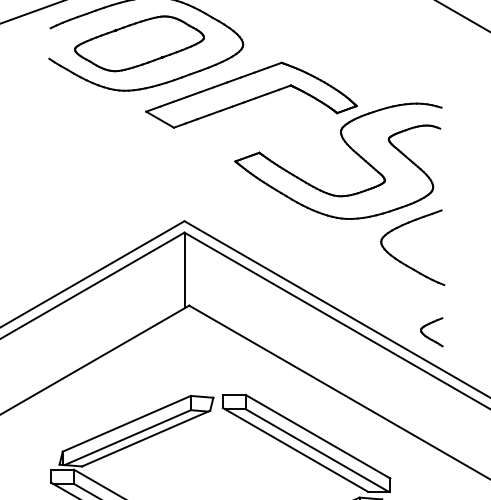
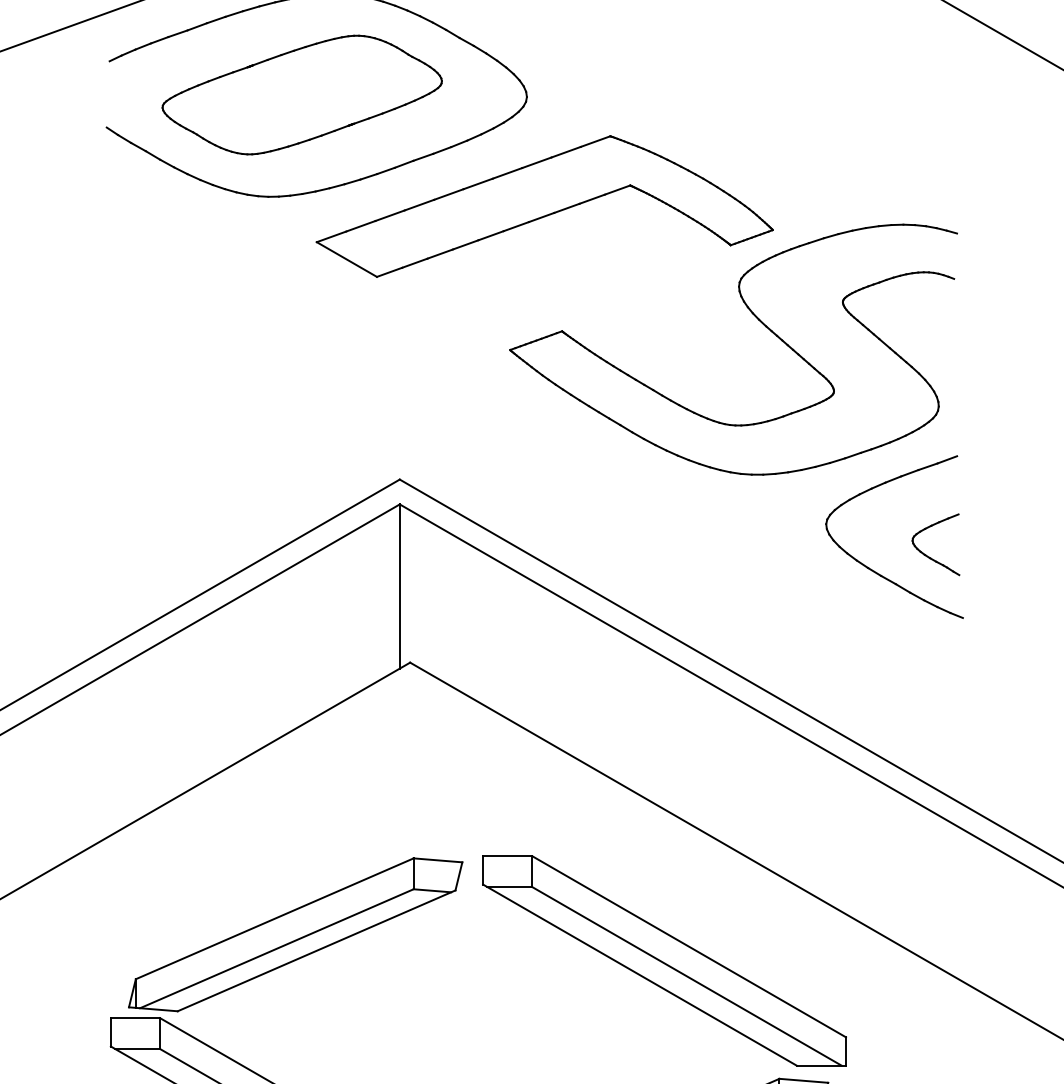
part: (431, 332) -> (935, 545), moved

